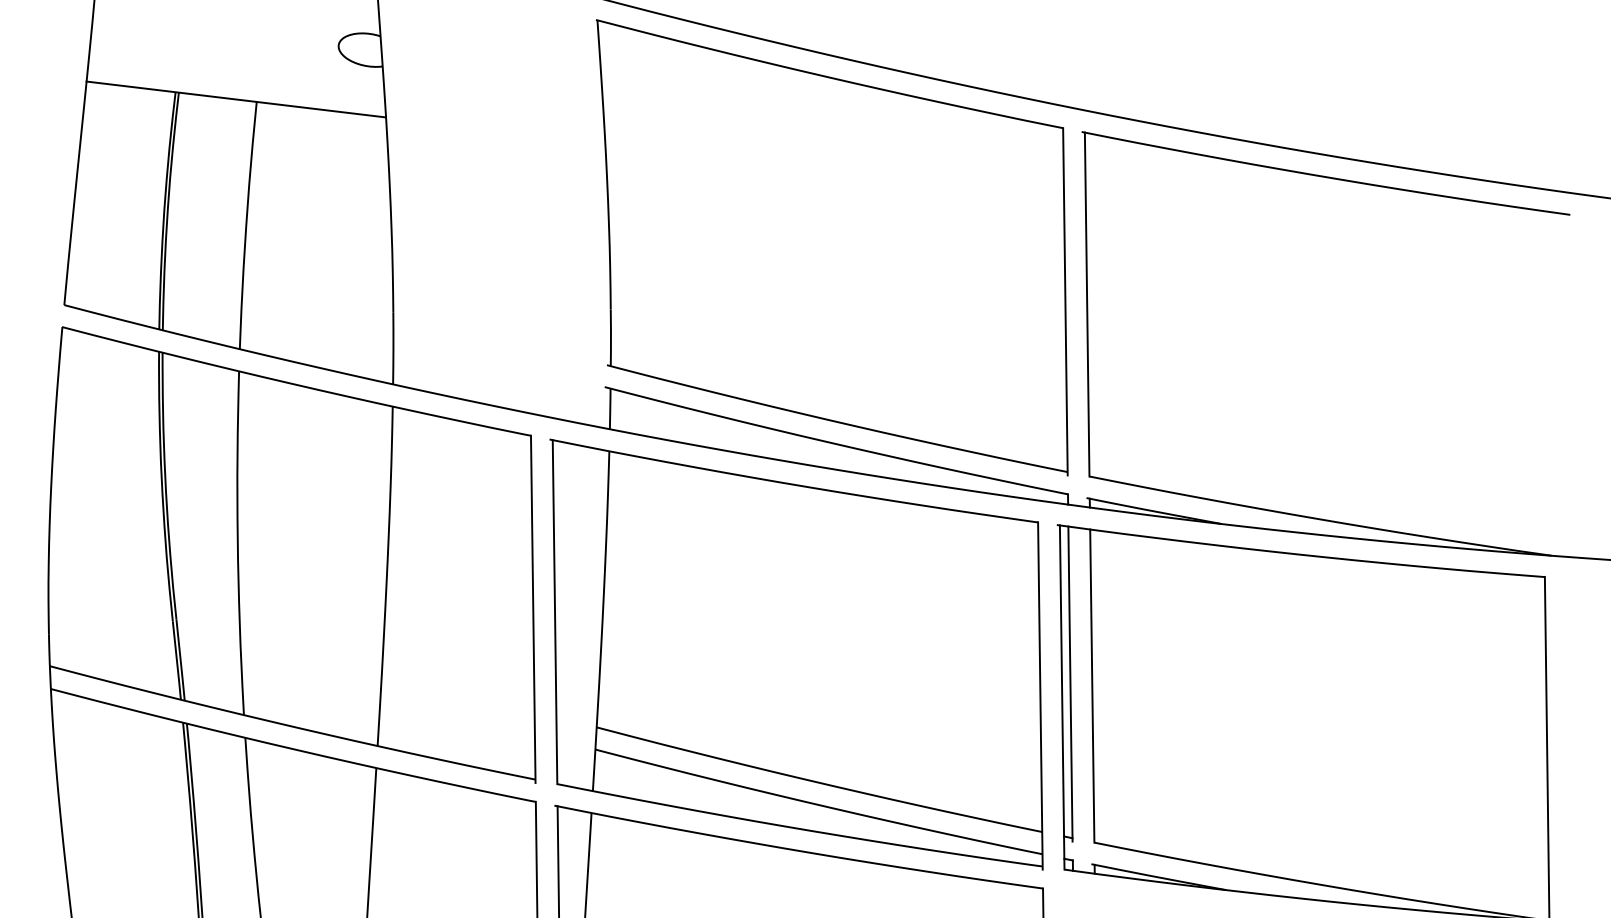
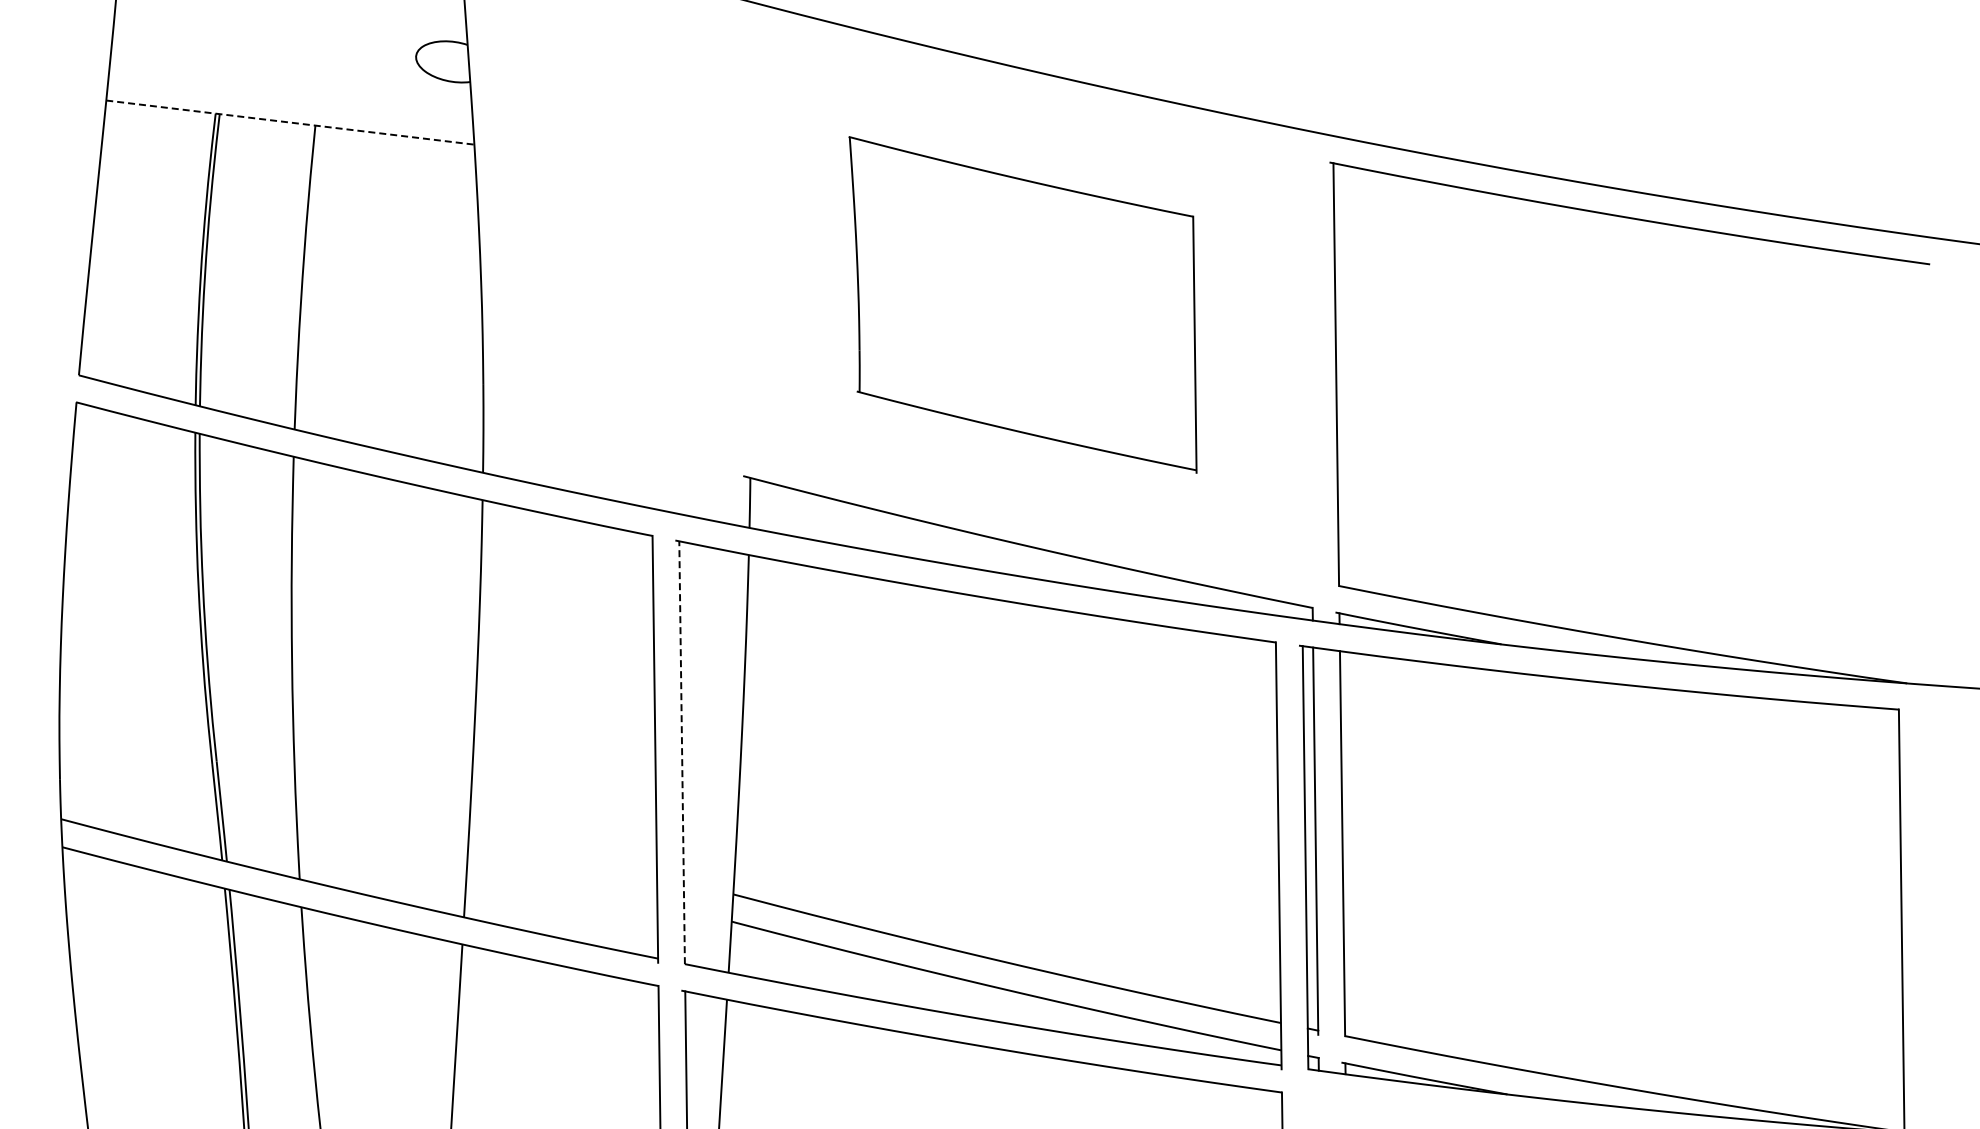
line: (236, 99) -> (290, 122), solid -> dashed
part: (831, 247) -> (1022, 304), size x0.6
line: (555, 611) -> (682, 752), solid -> dashed

